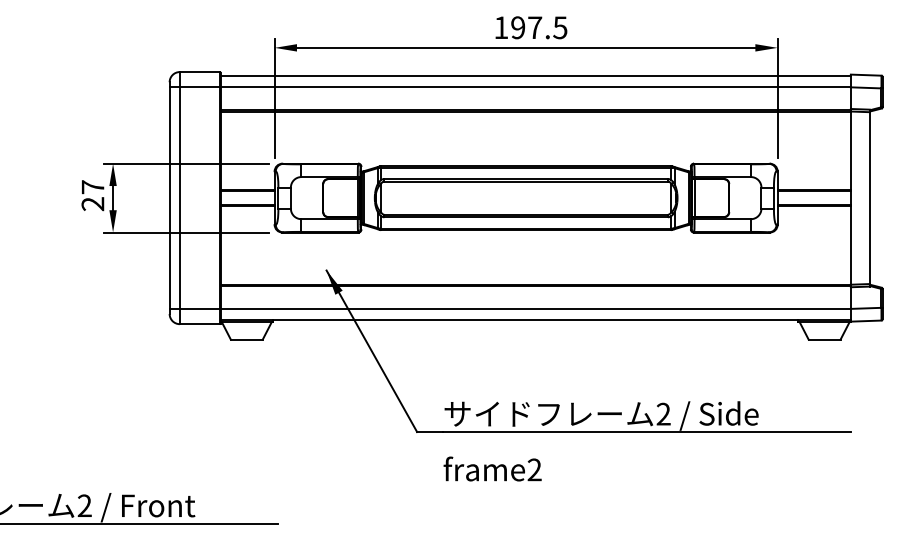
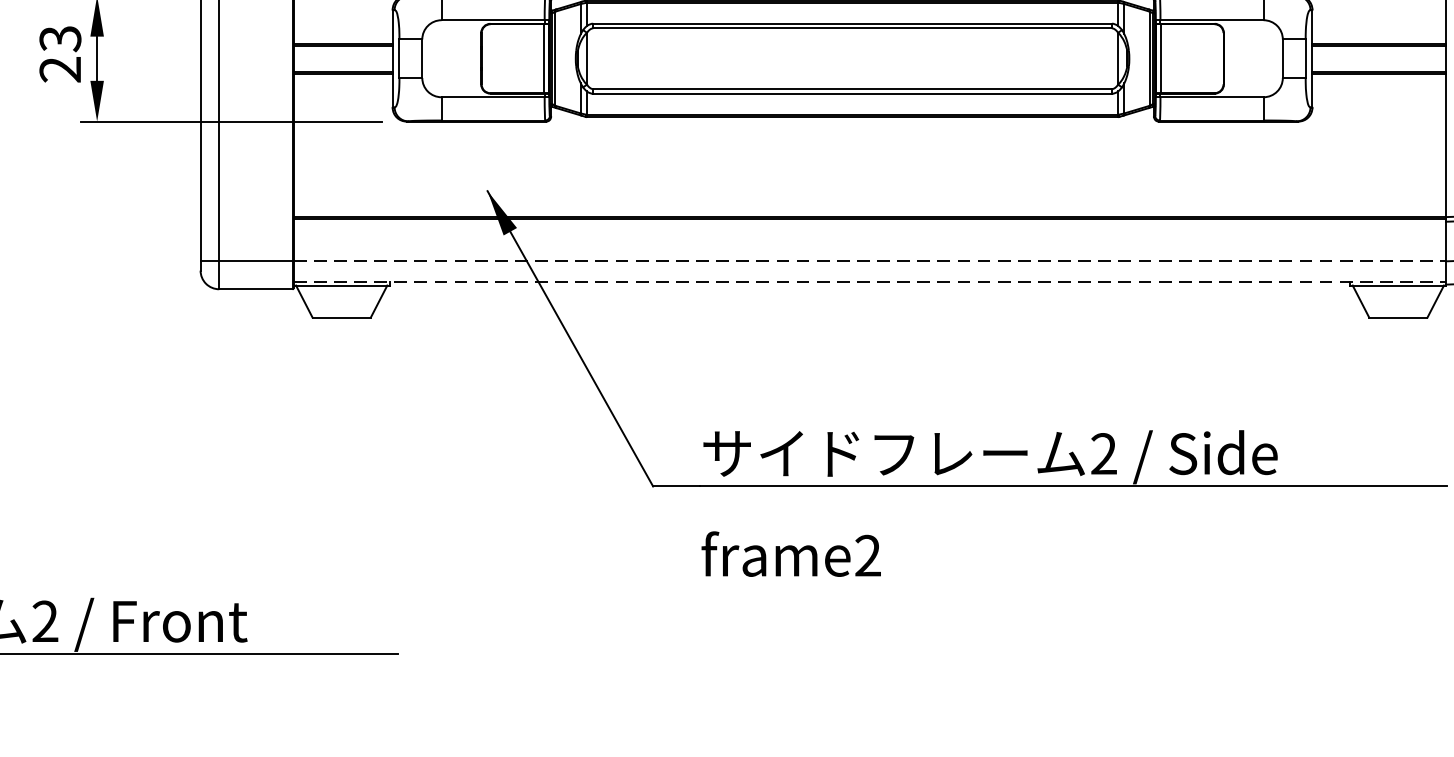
text: (92, 187) -> (59, 39), 27 -> 23
line: (536, 308) -> (871, 260), solid -> dashed
line: (536, 320) -> (871, 282), solid -> dashed

